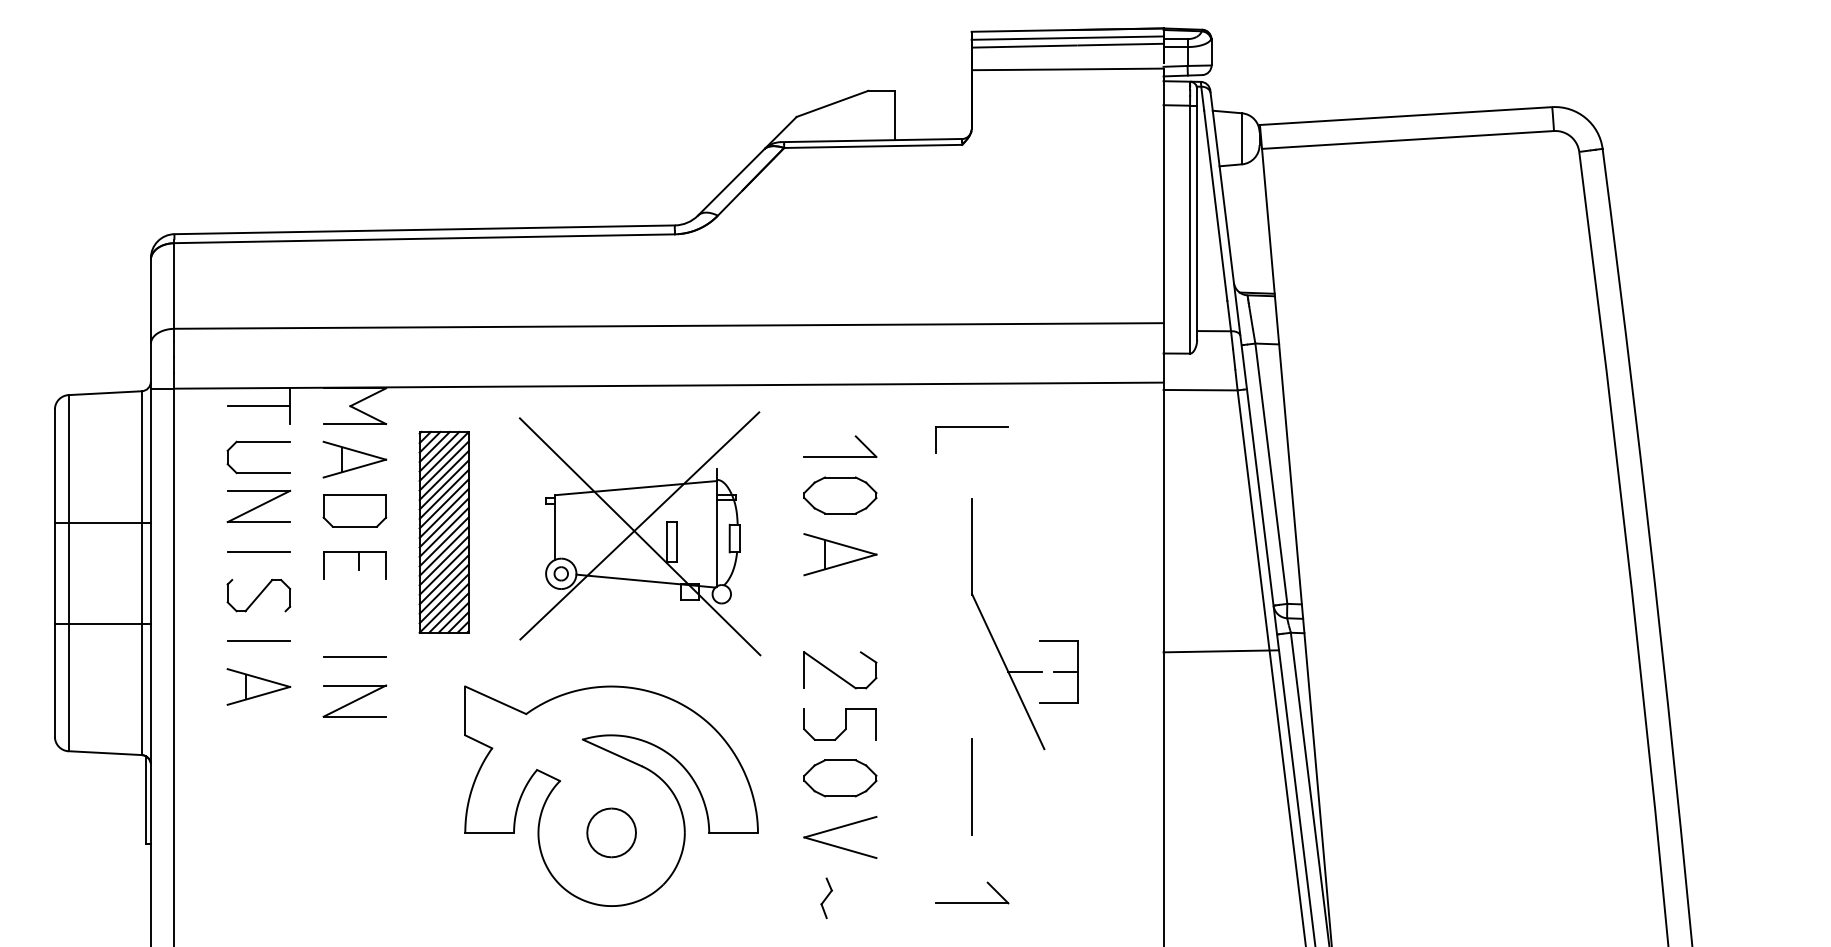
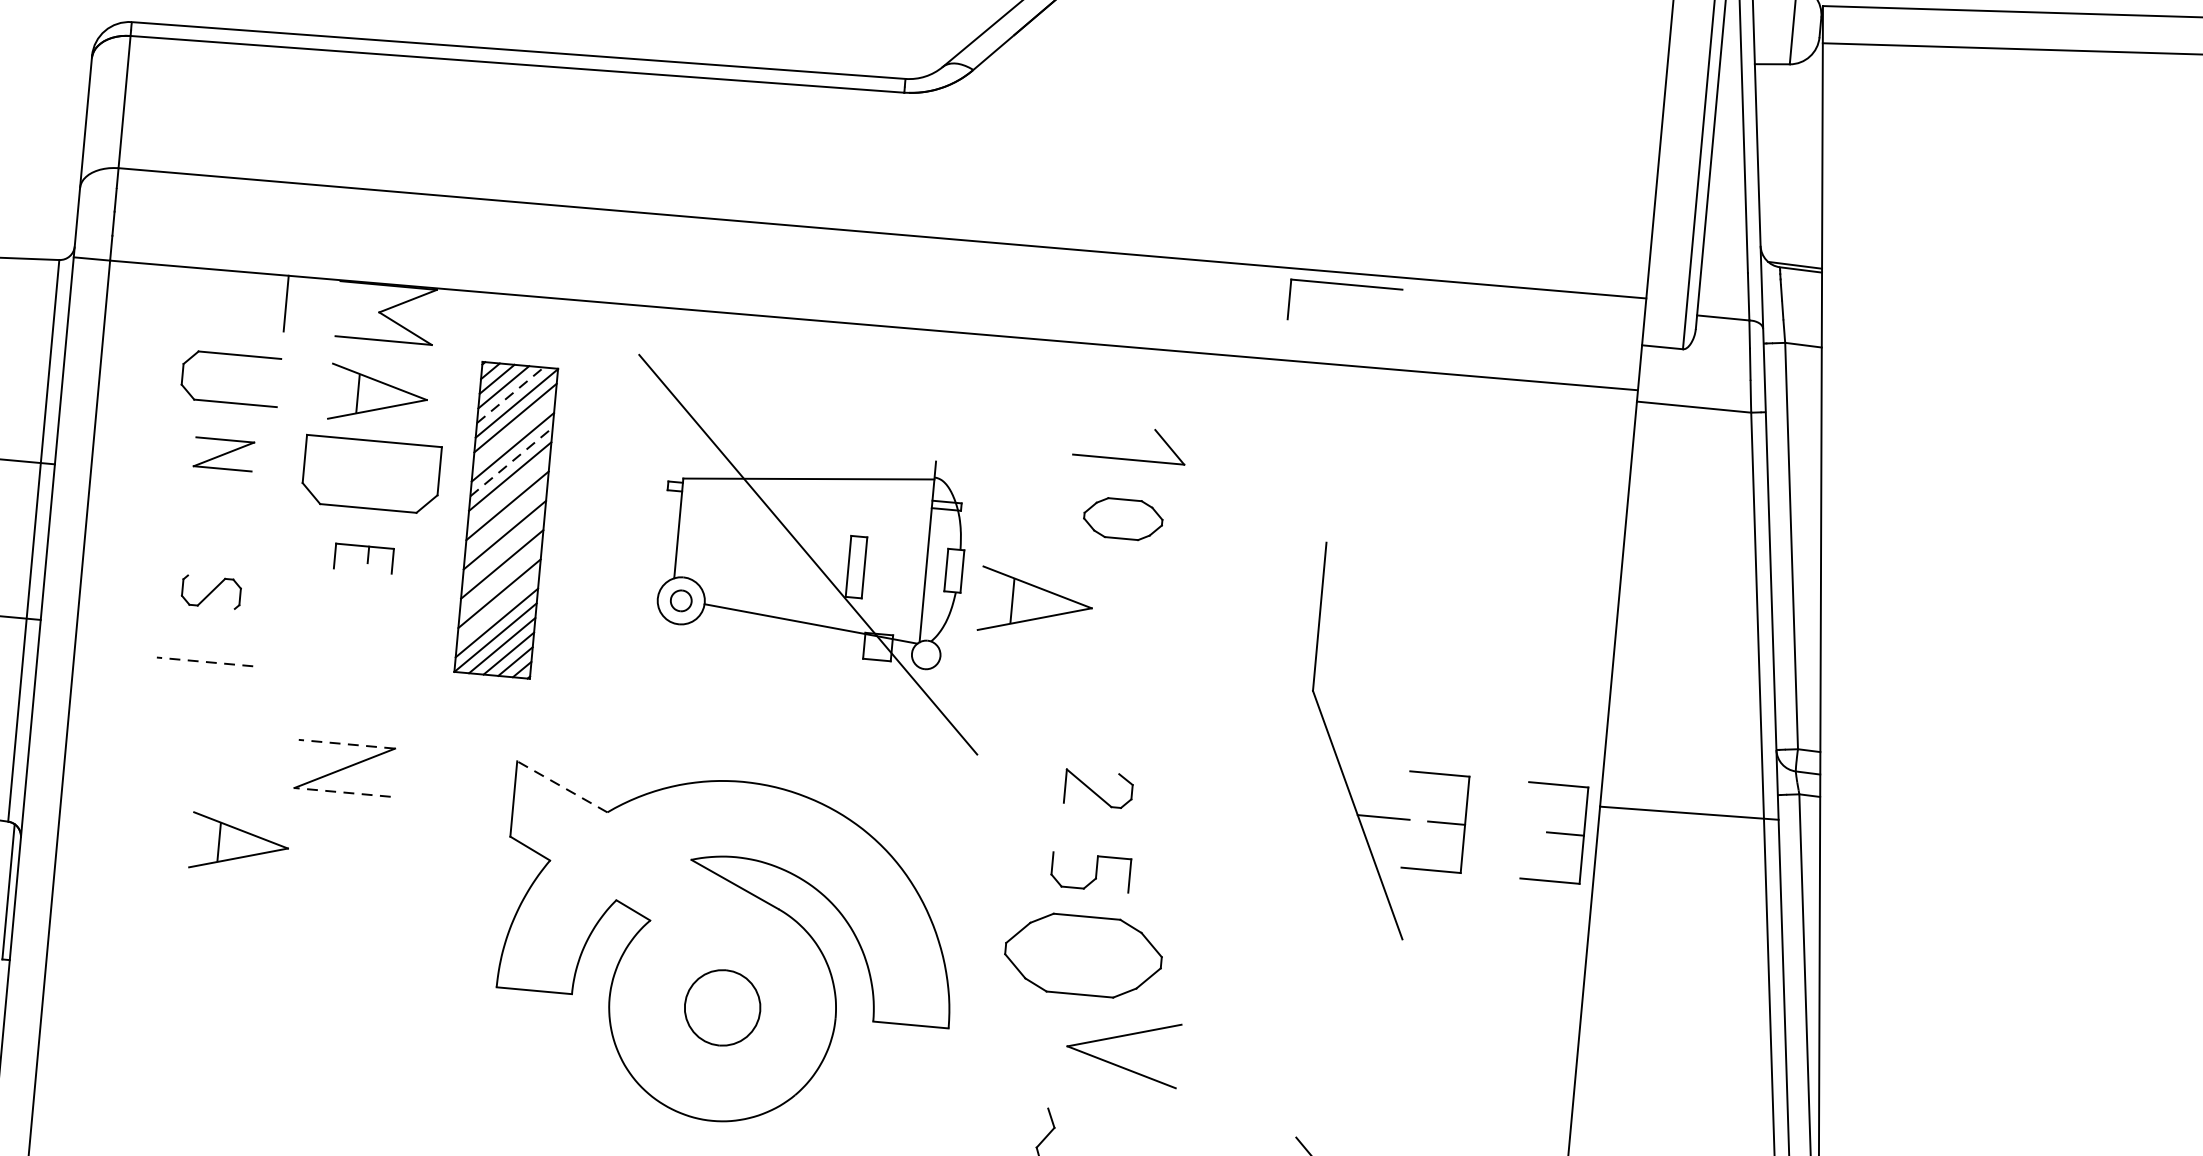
line: (258, 406) -> (237, 299), removed
part: (971, 427) -> (1345, 285), moved
line: (439, 451) -> (510, 394), solid -> dashed
line: (443, 475) -> (513, 432), removed
line: (444, 494) -> (512, 461), solid -> dashed
part: (840, 495) -> (1123, 519), size x0.7
part: (258, 506) -> (223, 454), size x0.6
part: (354, 510) -> (370, 474), size x1.4
line: (443, 513) -> (507, 491), removed
line: (639, 525) -> (808, 537), removed
line: (443, 532) -> (505, 520), removed
line: (443, 550) -> (502, 548), removed
line: (258, 551) -> (216, 523), removed
part: (840, 554) -> (1036, 603), moved
part: (354, 565) -> (363, 558), size x0.6
line: (443, 569) -> (500, 577), removed
line: (443, 588) -> (497, 606), removed
part: (258, 595) -> (210, 591), size x0.6
line: (258, 640) -> (204, 661), solid -> dashed
line: (354, 657) -> (350, 700), removed
part: (840, 670) -> (1098, 789), size x0.6
part: (1135, 671) -> (1554, 832), added
line: (354, 685) -> (346, 744), solid -> dashed
part: (258, 686) -> (239, 843), moved
line: (495, 700) -> (561, 787), solid -> dashed
line: (354, 716) -> (342, 792), solid -> dashed
part: (839, 724) -> (1089, 872), size x0.7
part: (840, 778) -> (1083, 956), size x1.4
line: (972, 786) -> (1286, 986), removed
part: (836, 829) -> (1118, 1038), moved

